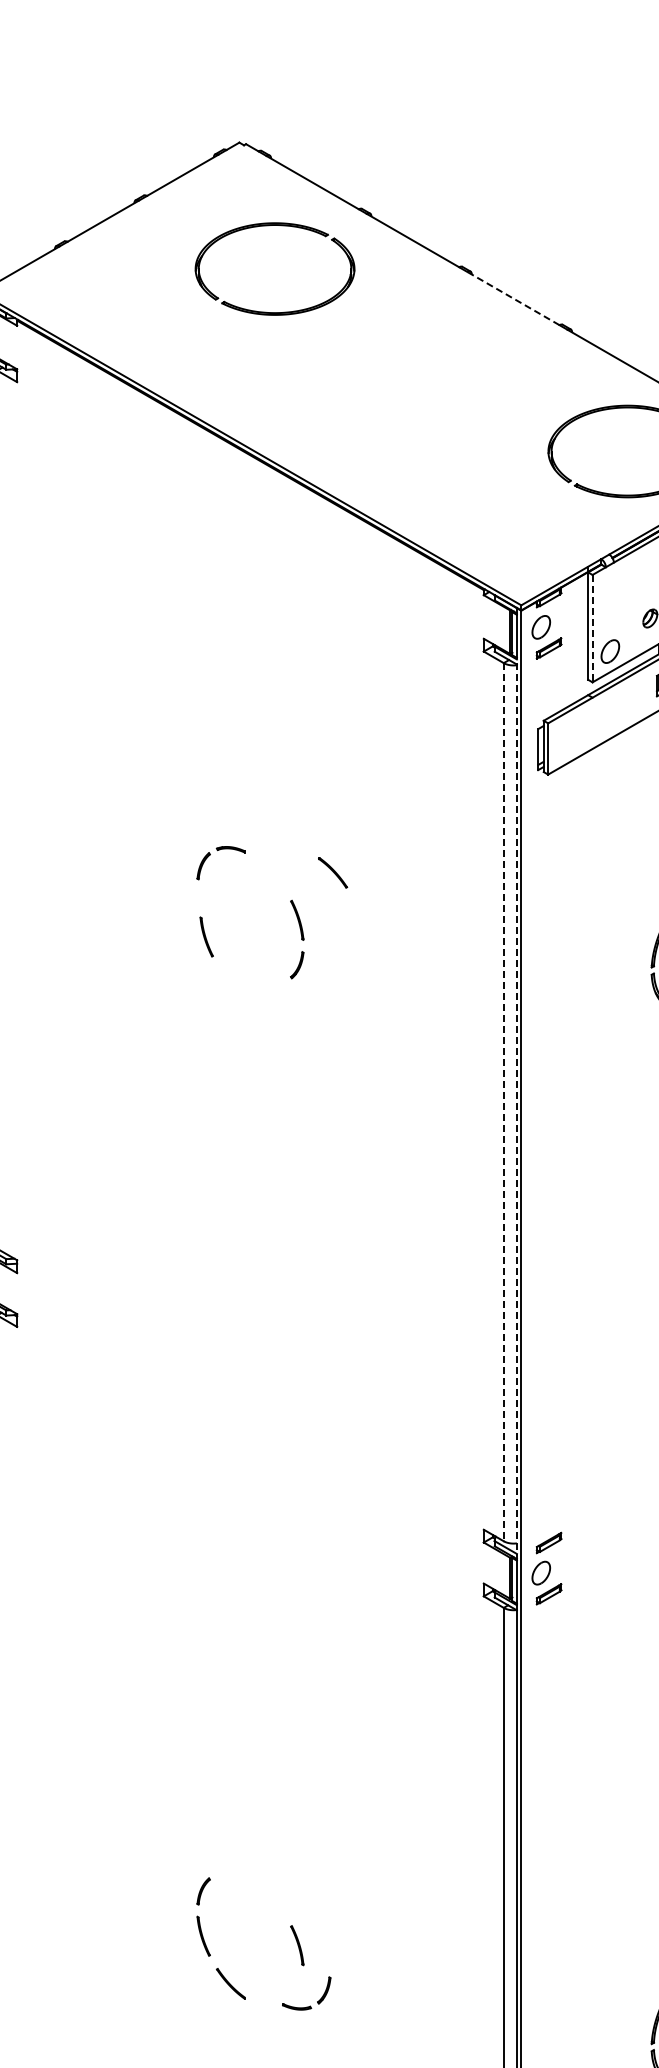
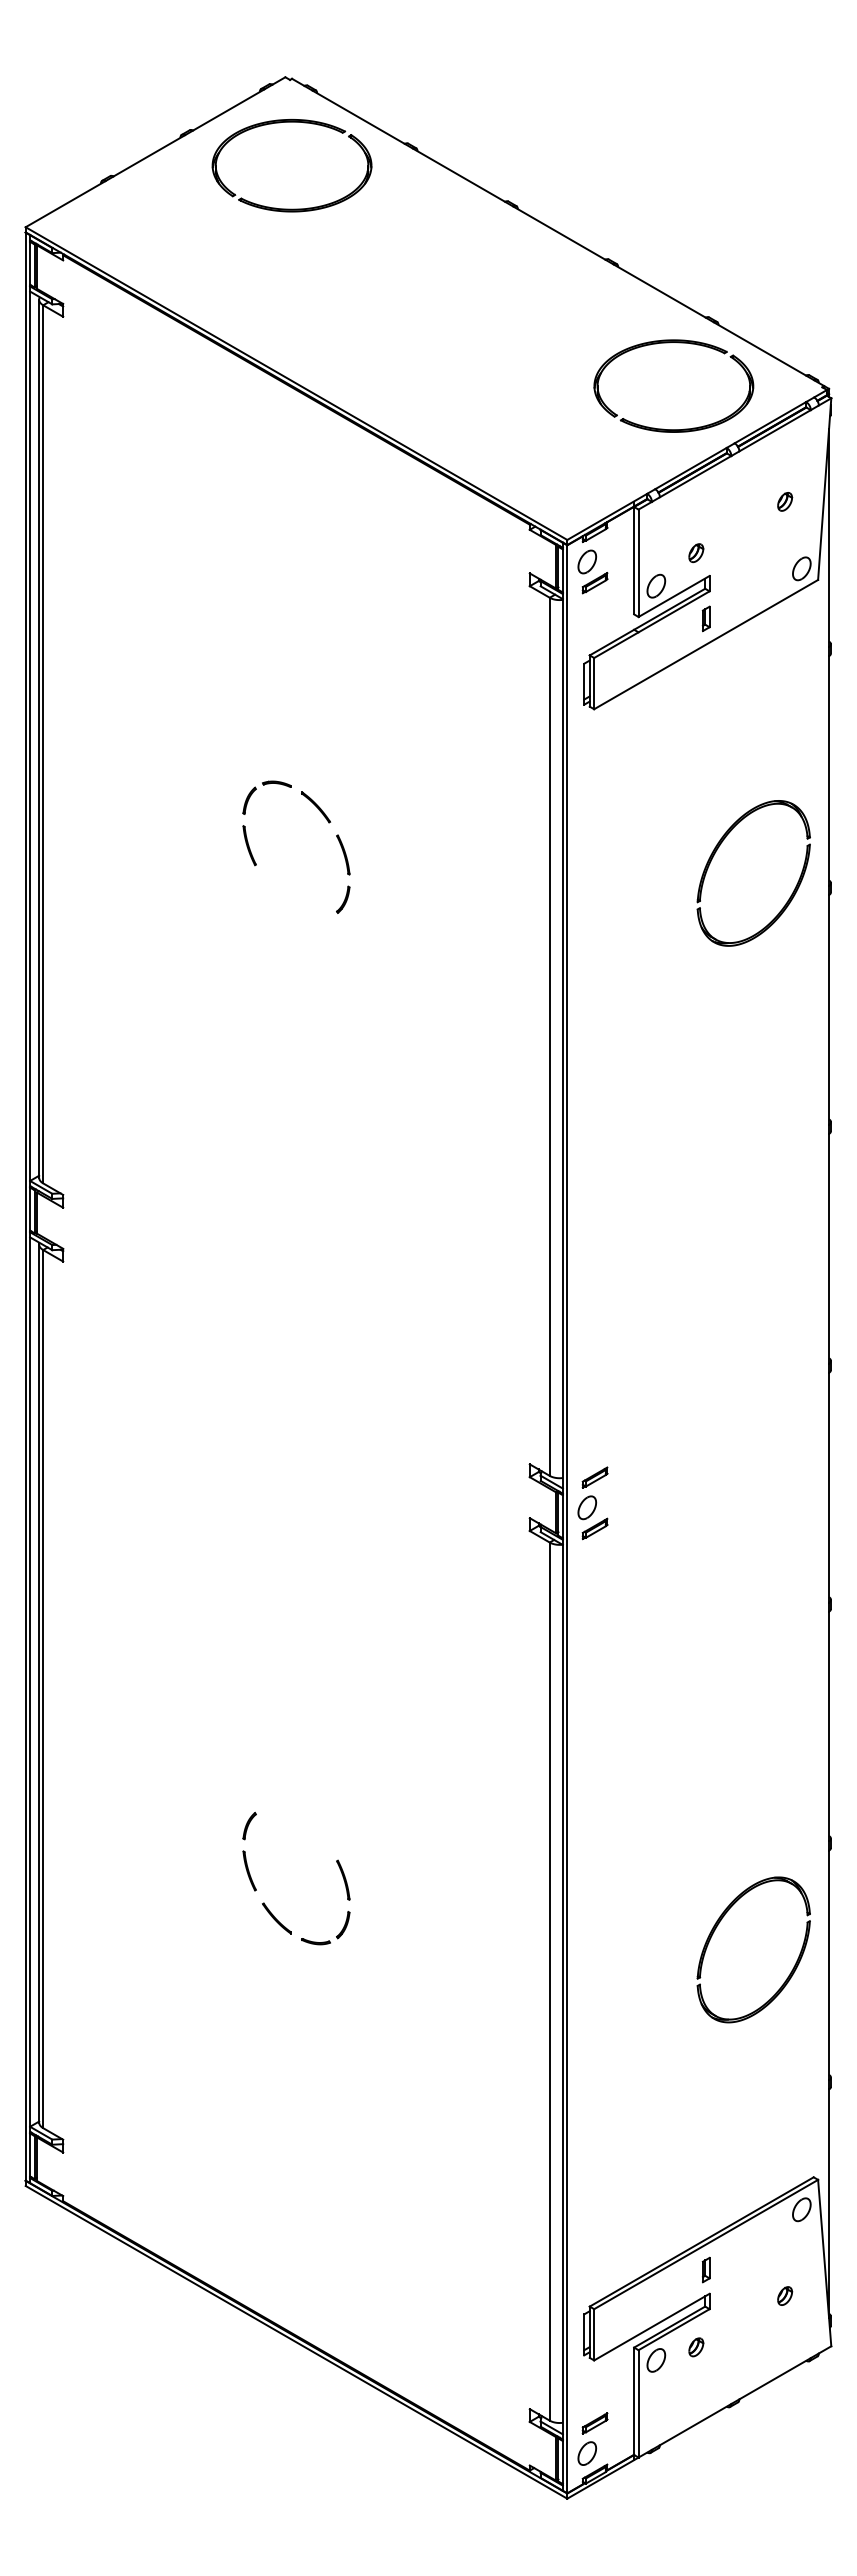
part: (274, 225) -> (291, 122), moved
line: (512, 297) -> (558, 232), dashed -> solid
line: (592, 628) -> (638, 563), dashed -> solid
part: (333, 872) -> (316, 807), moved
part: (206, 936) -> (249, 845), moved
line: (503, 1102) -> (549, 1037), dashed -> solid
line: (516, 1108) -> (562, 1043), dashed -> solid
part: (309, 2005) -> (328, 1940), moved

